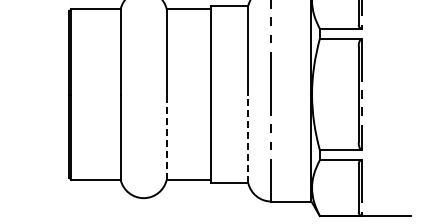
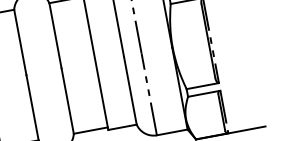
line: (166, 137) -> (67, 101), dashed -> solid
line: (248, 138) -> (130, 90), dashed -> solid

